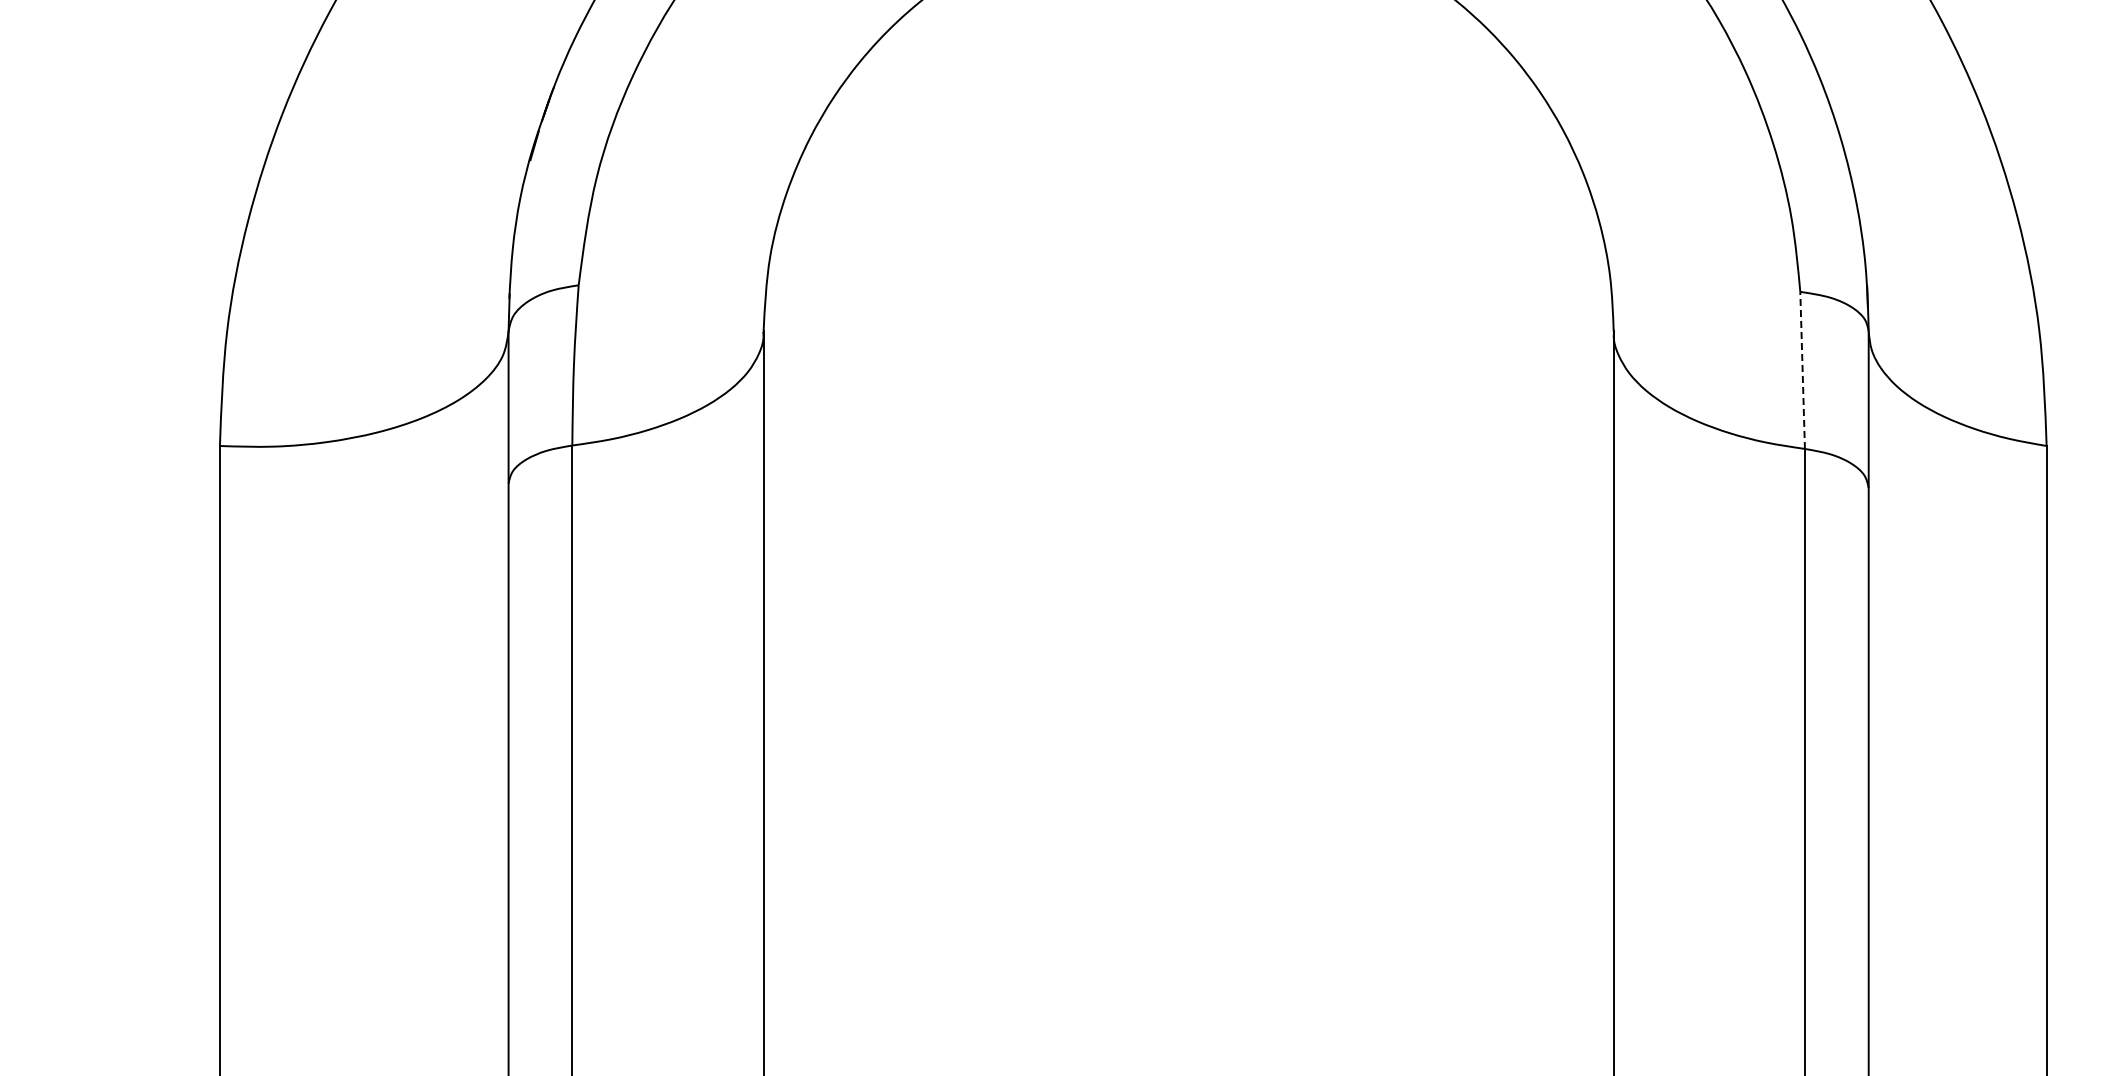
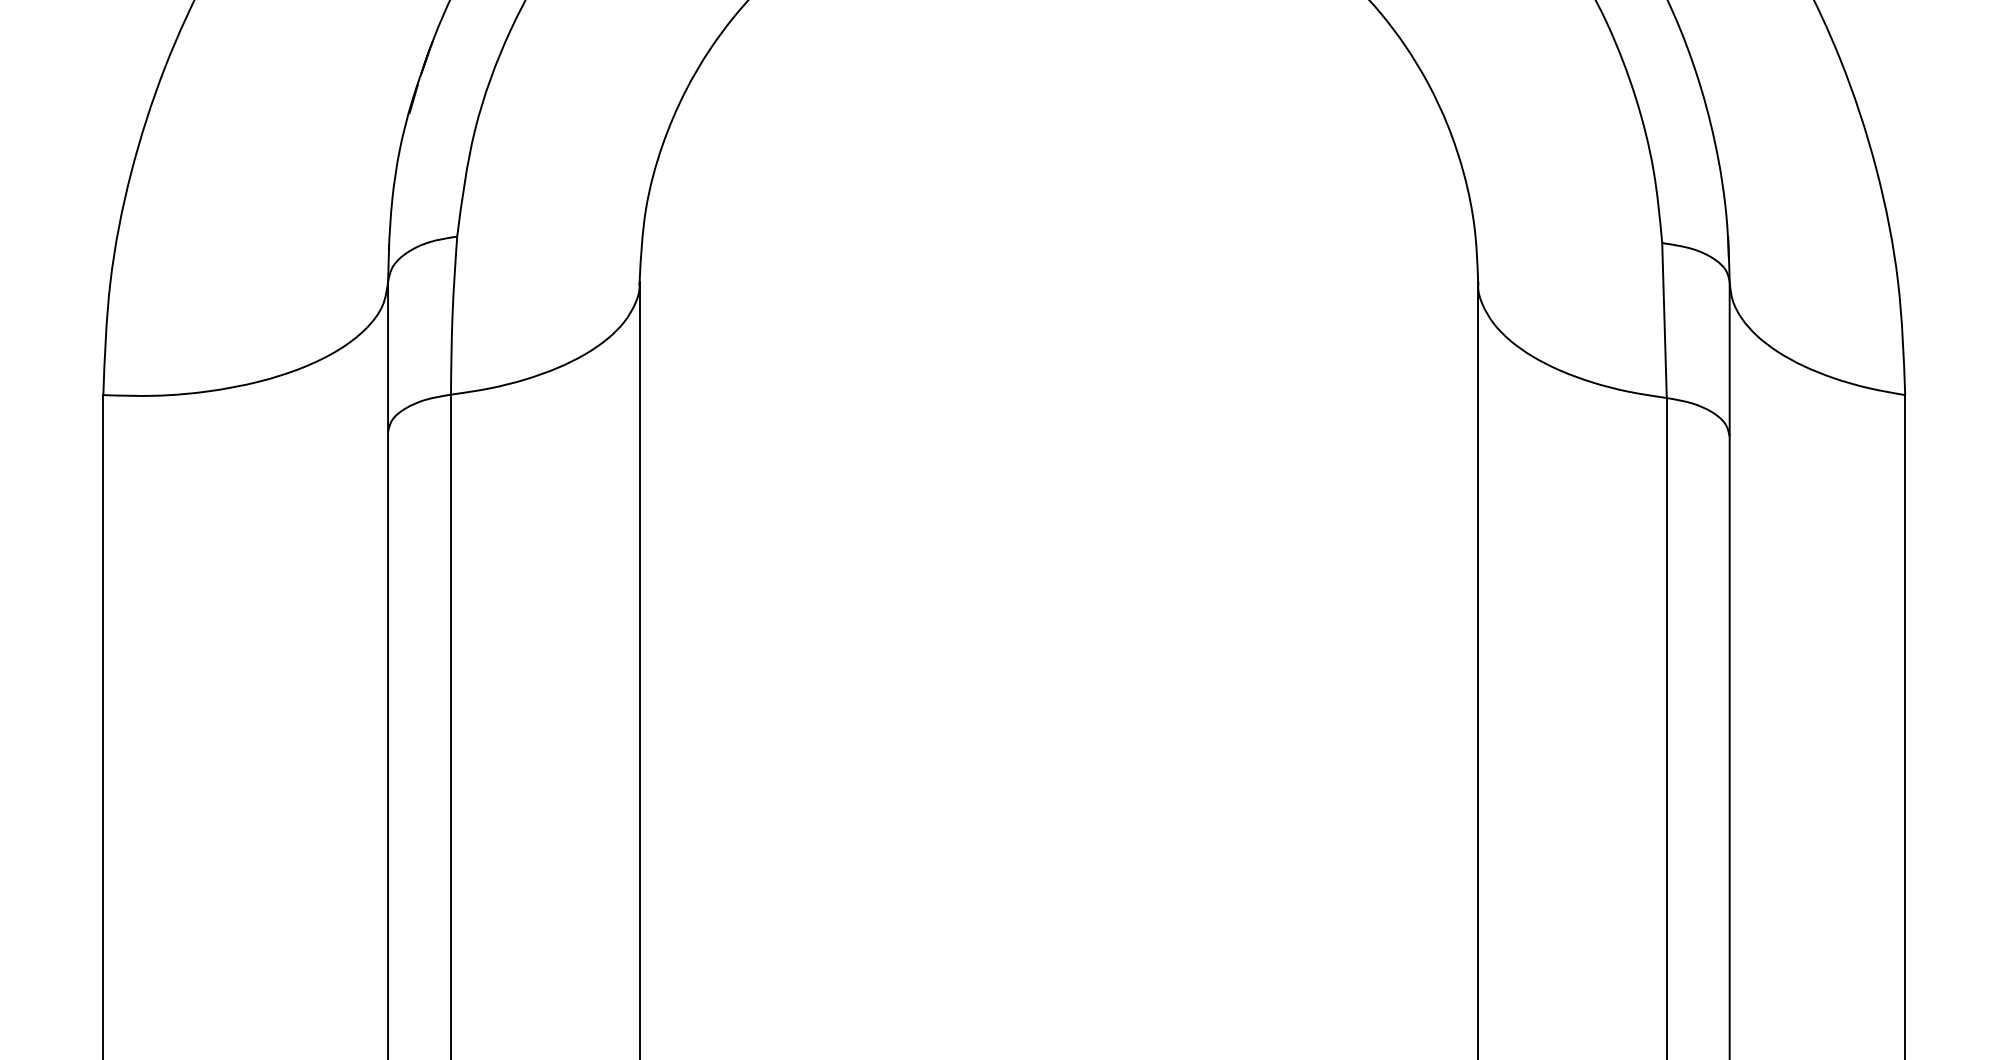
line: (1802, 370) -> (1664, 320), dashed -> solid

